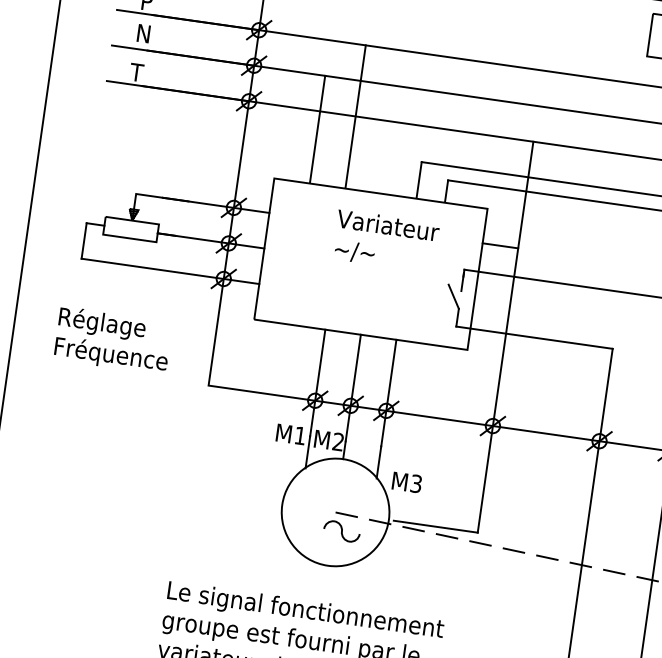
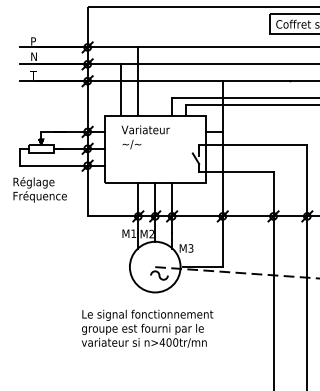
text: (385, 241) -> (145, 137), moved
text: (111, 339) -> (39, 189), moved

